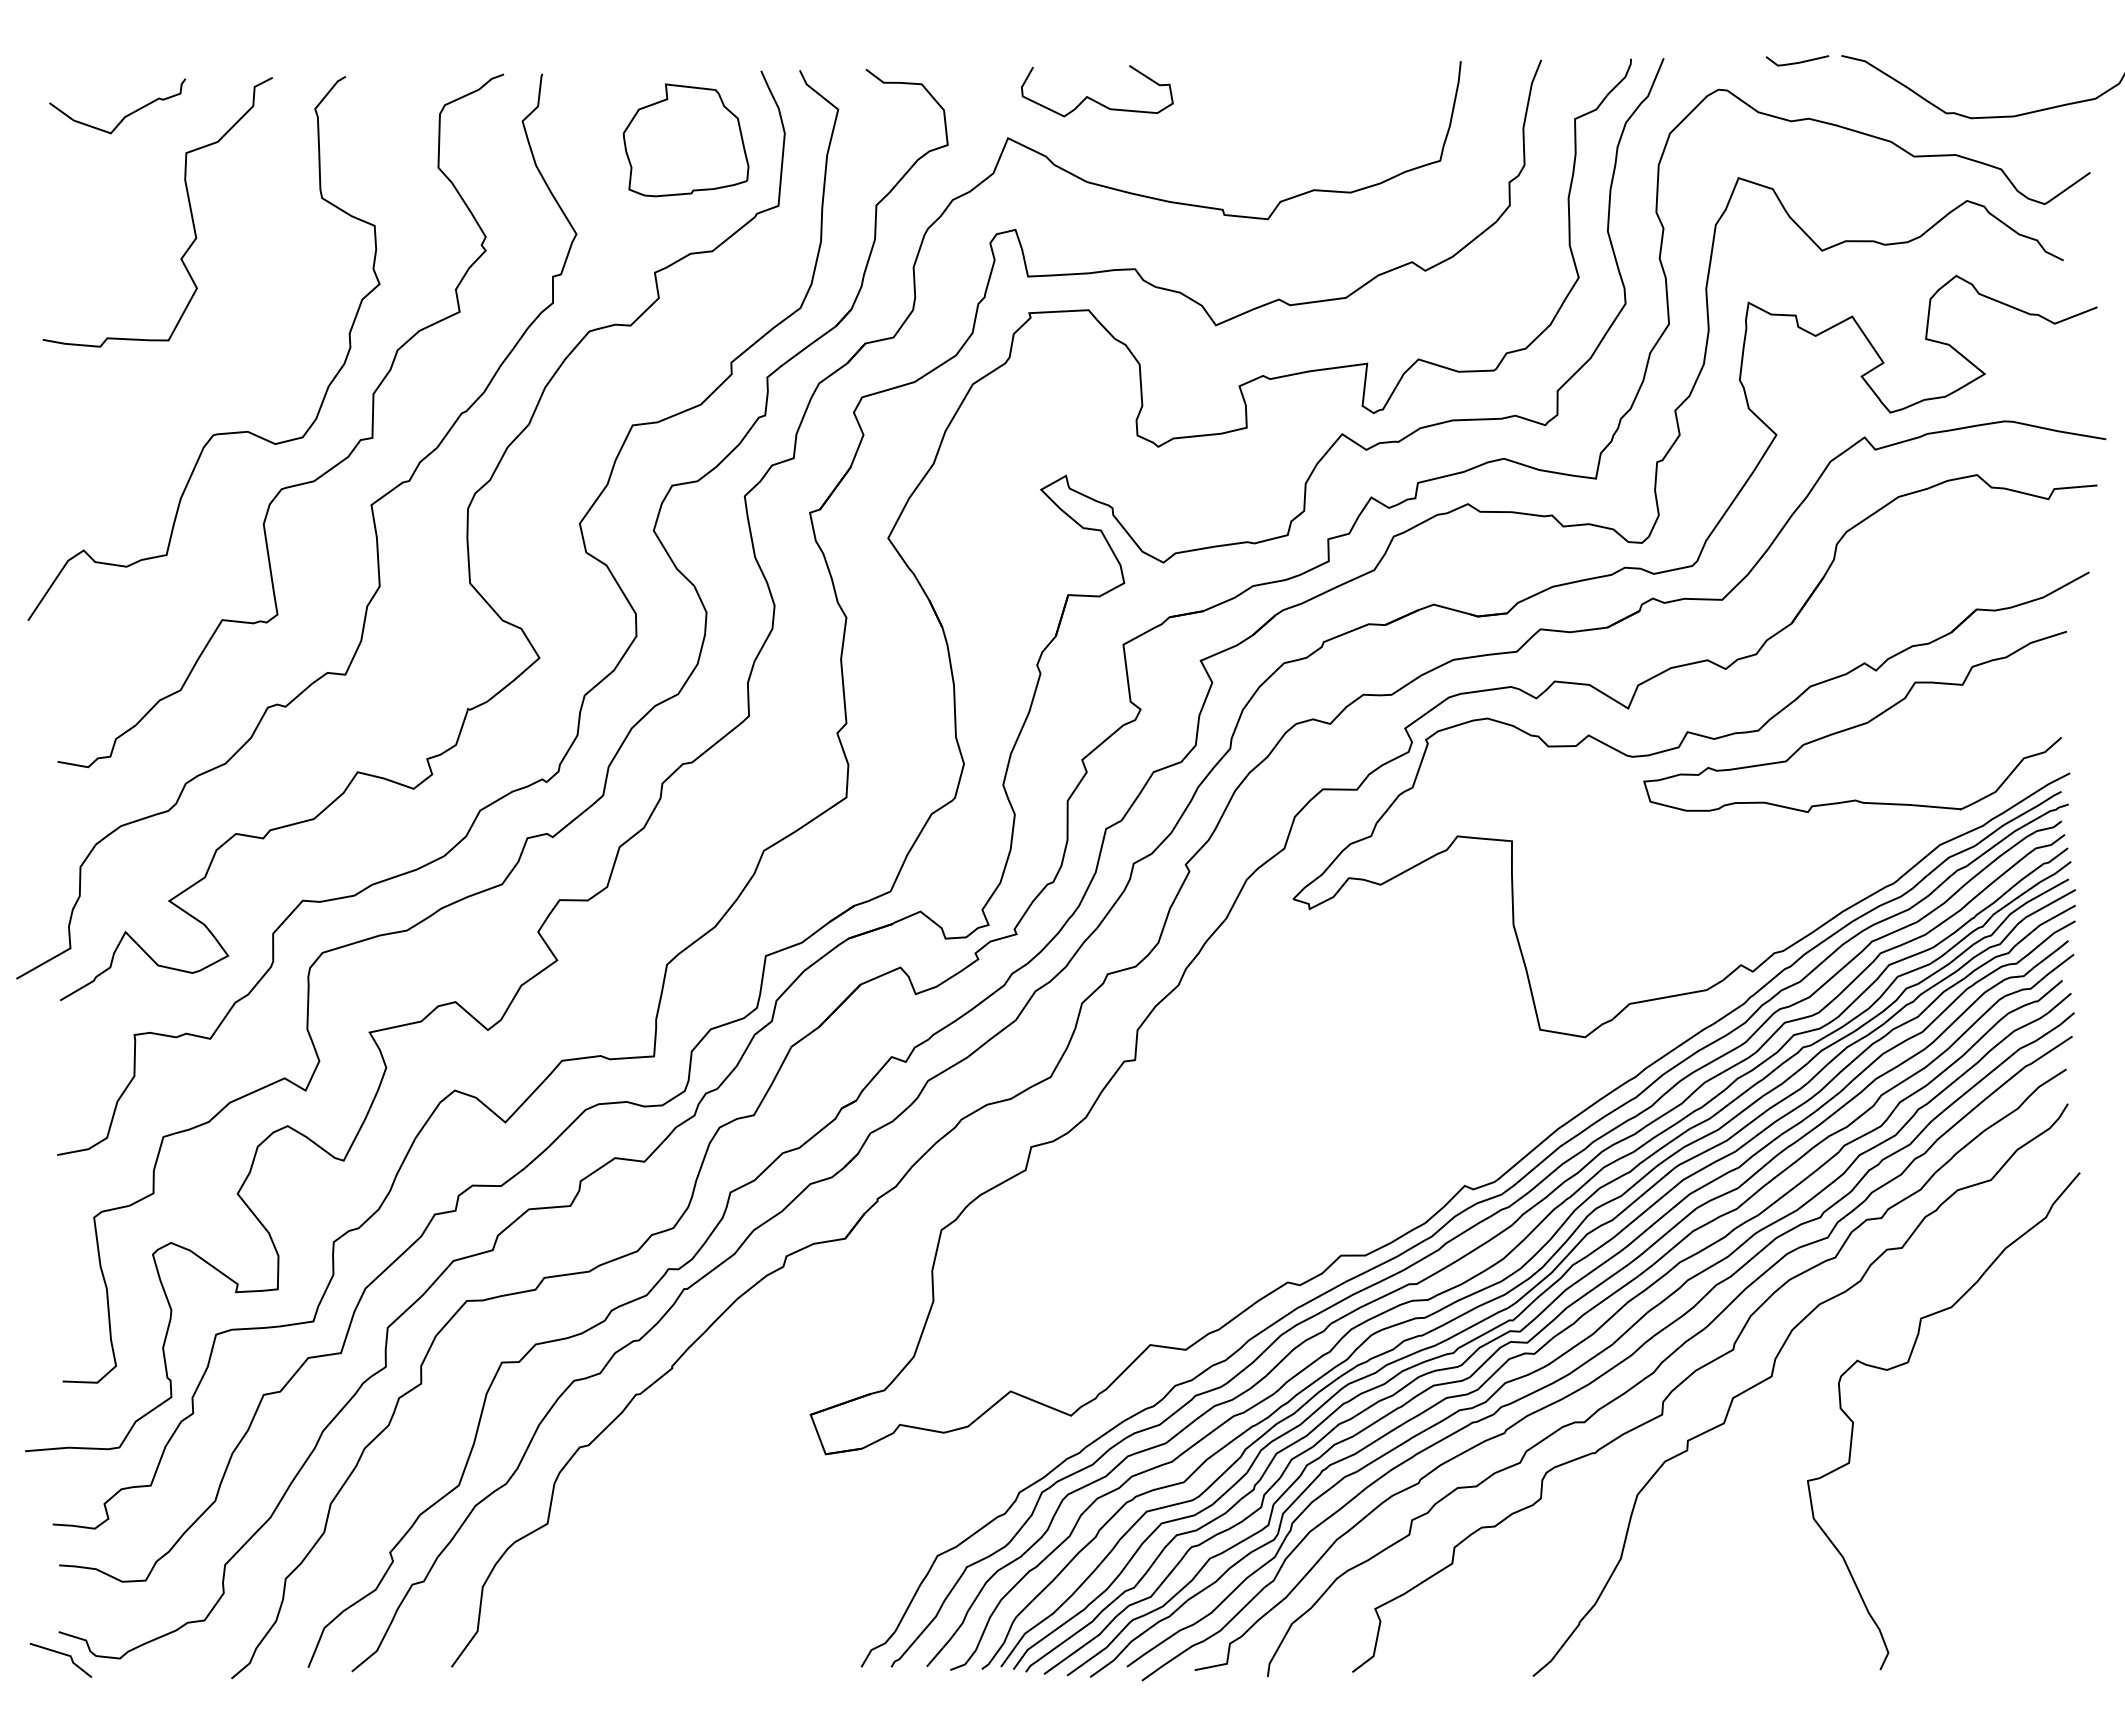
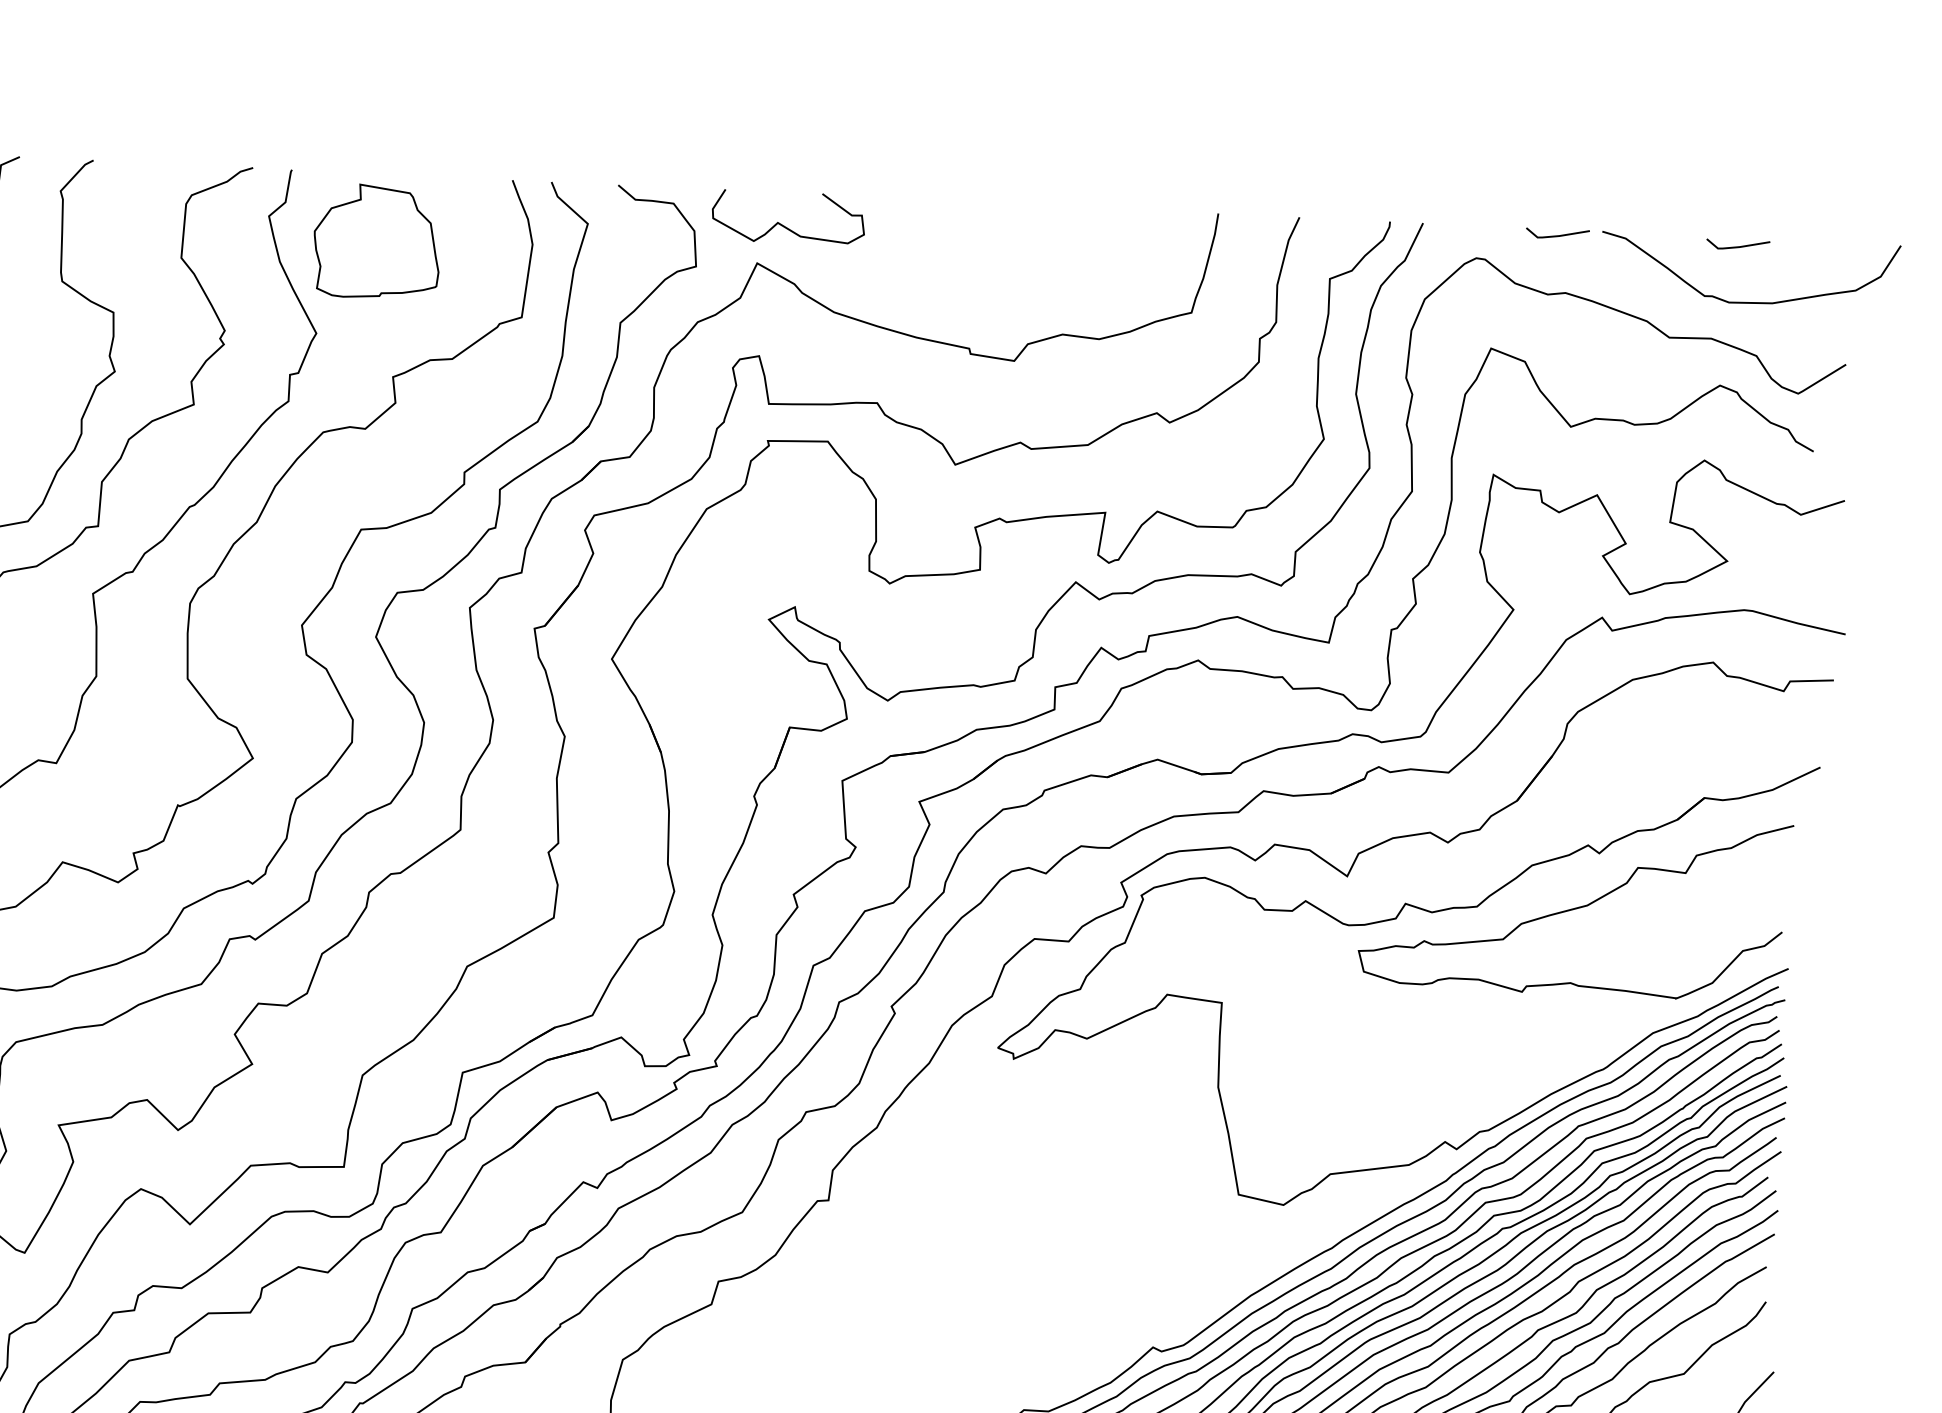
line: (1976, 62) -> (1738, 246), added
curve: (1094, 99) -> (785, 225), moved
part: (685, 140) -> (376, 242), moved

